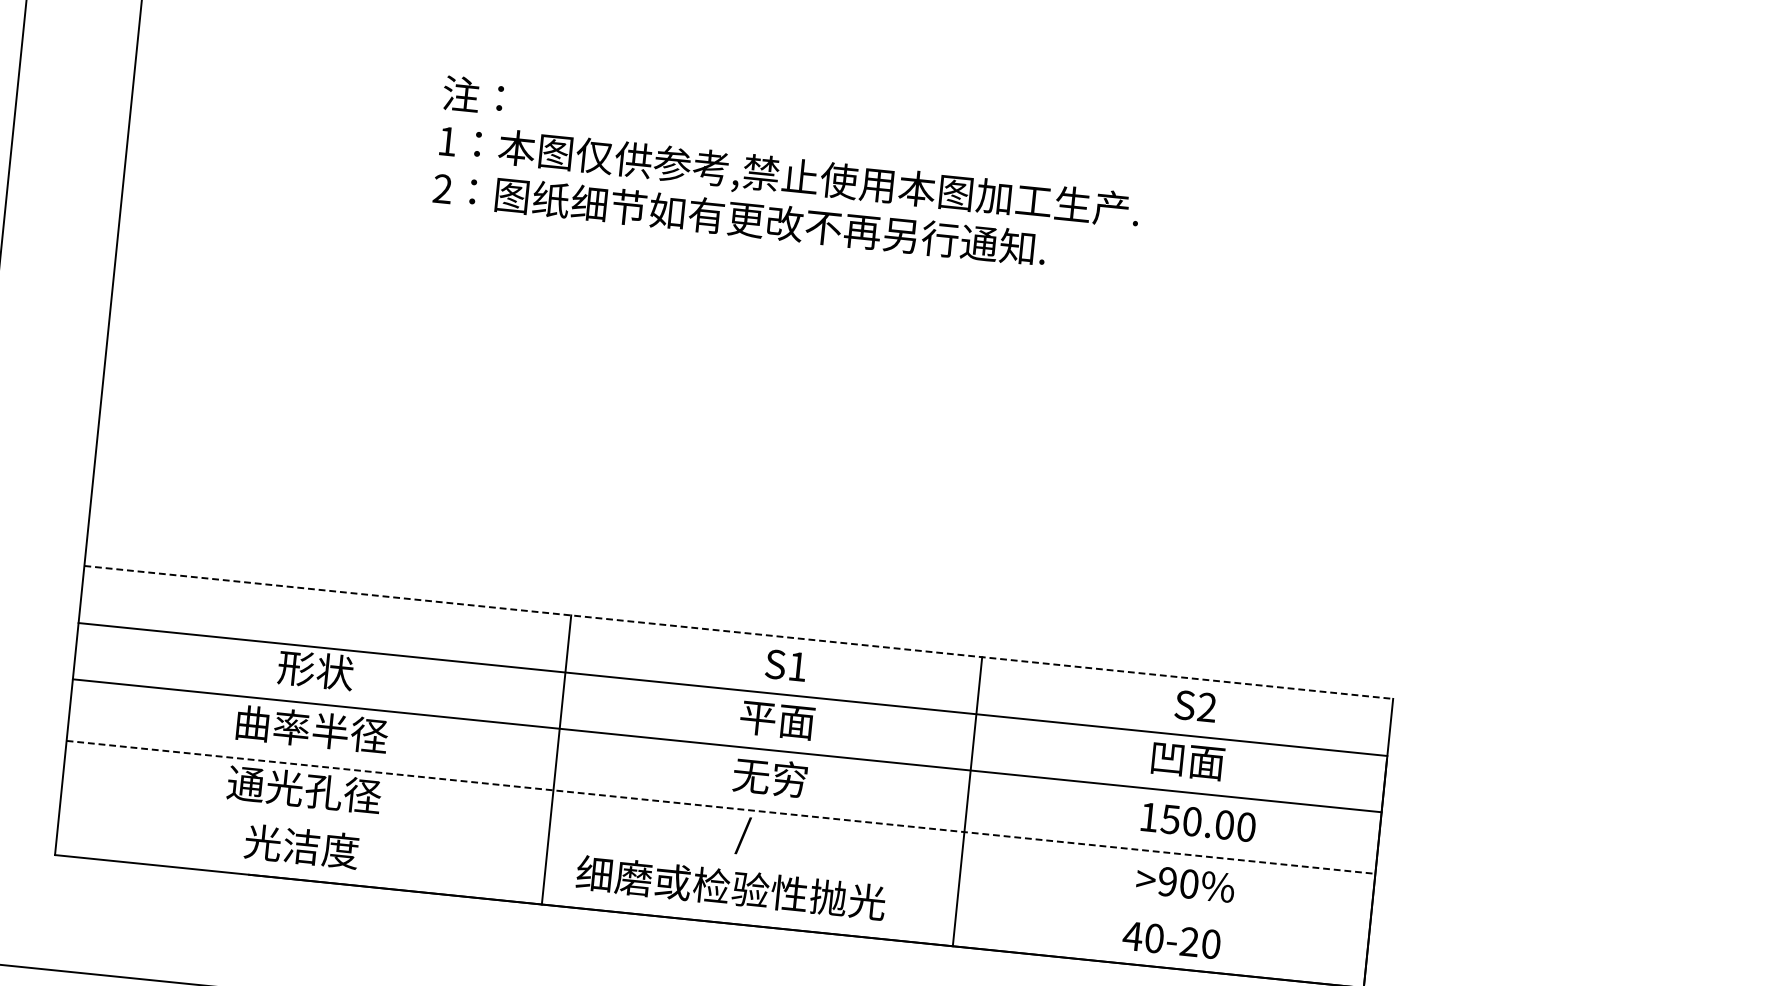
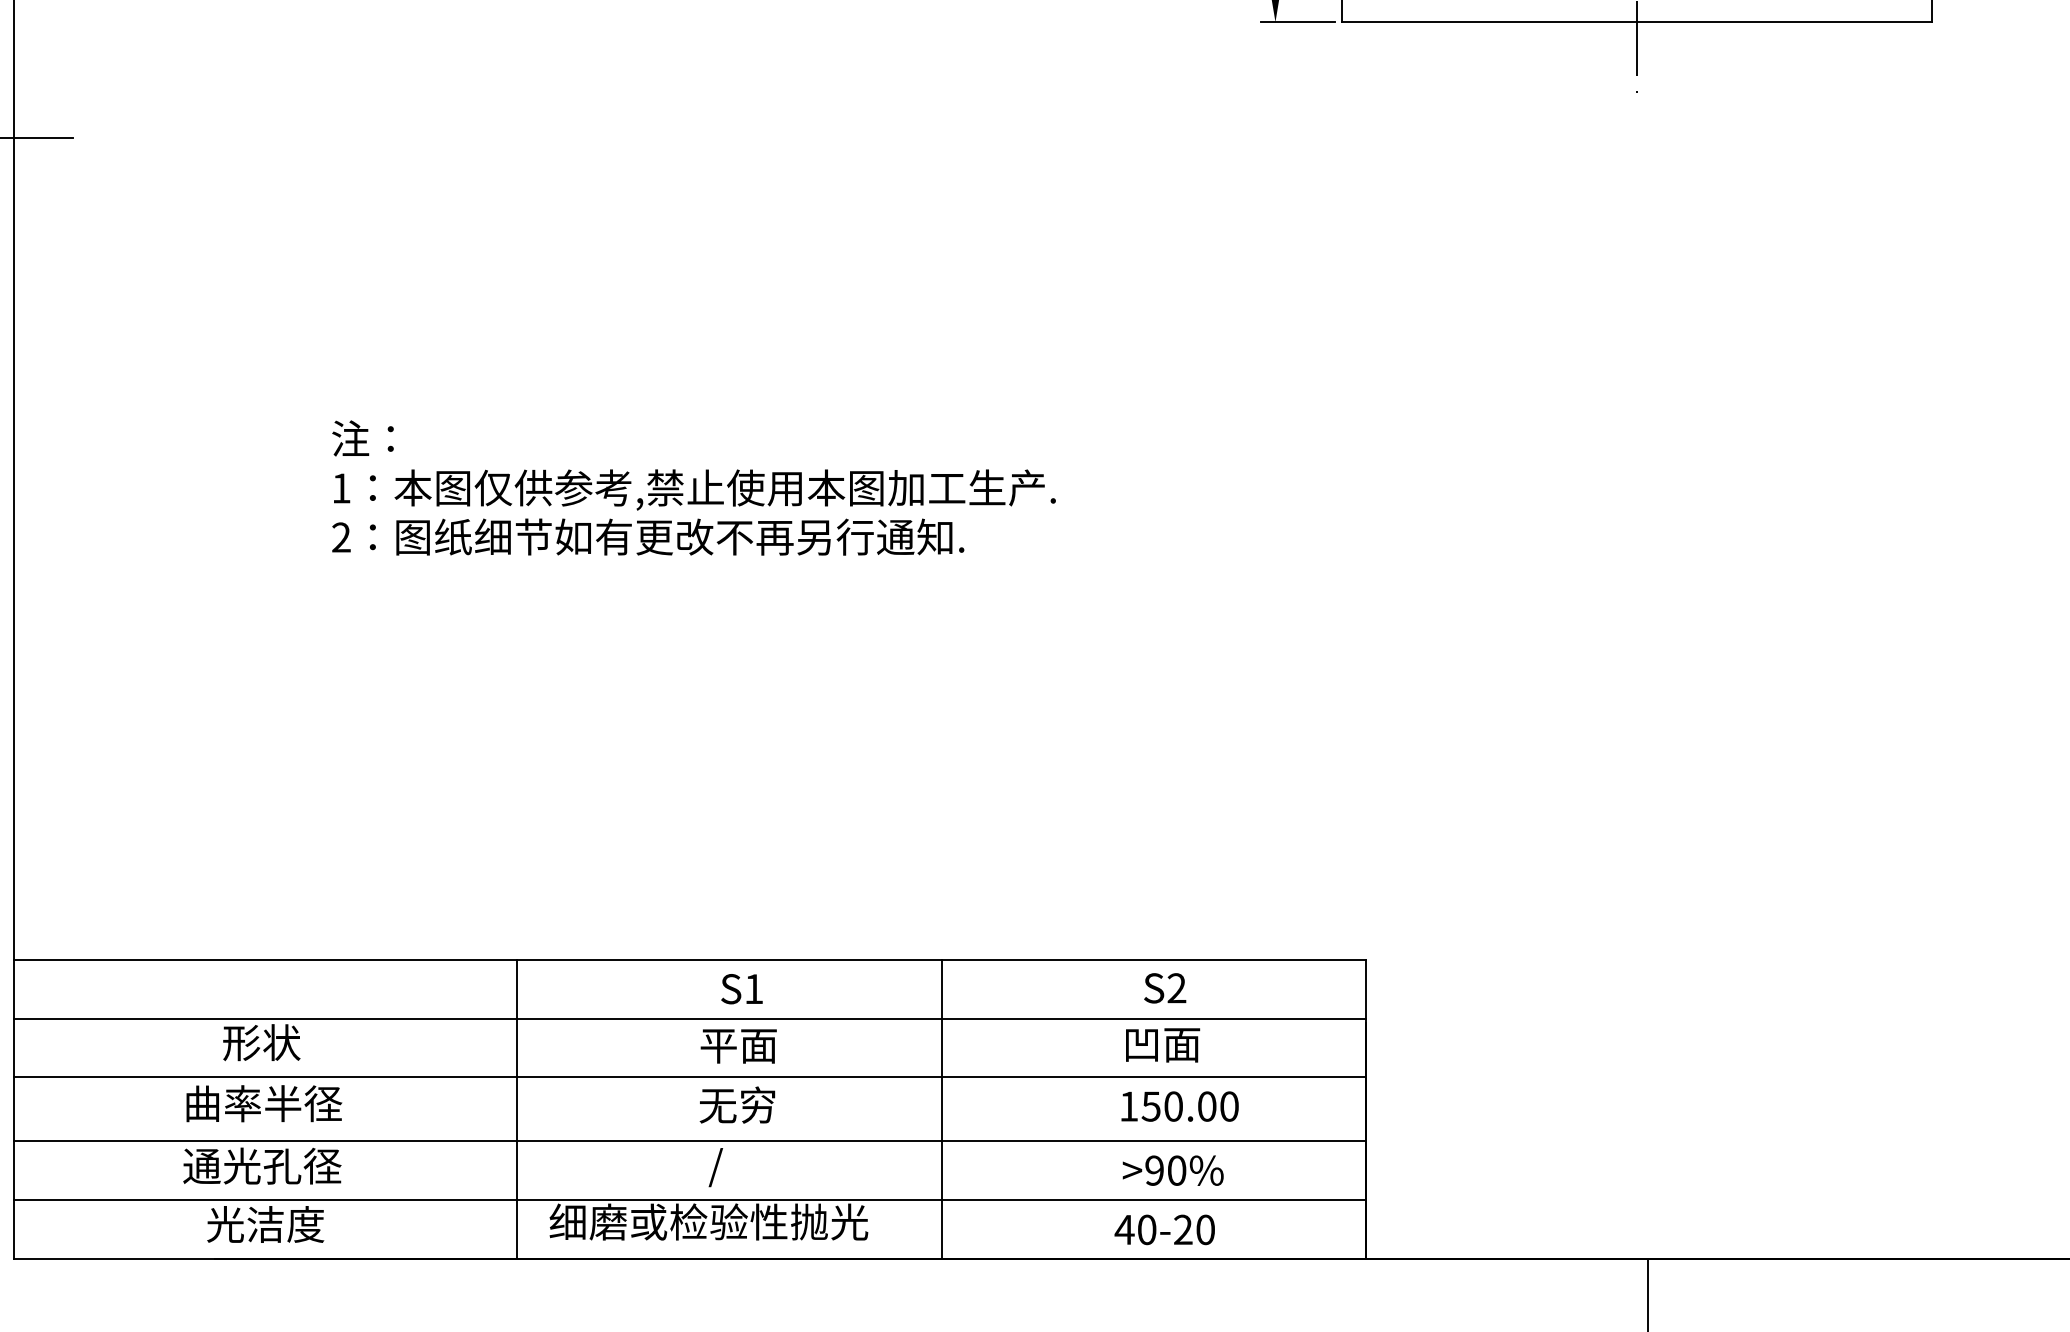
line: (739, 632) -> (690, 960), dashed -> solid
line: (721, 807) -> (690, 1140), dashed -> solid
line: (715, 864) -> (690, 1199), added

